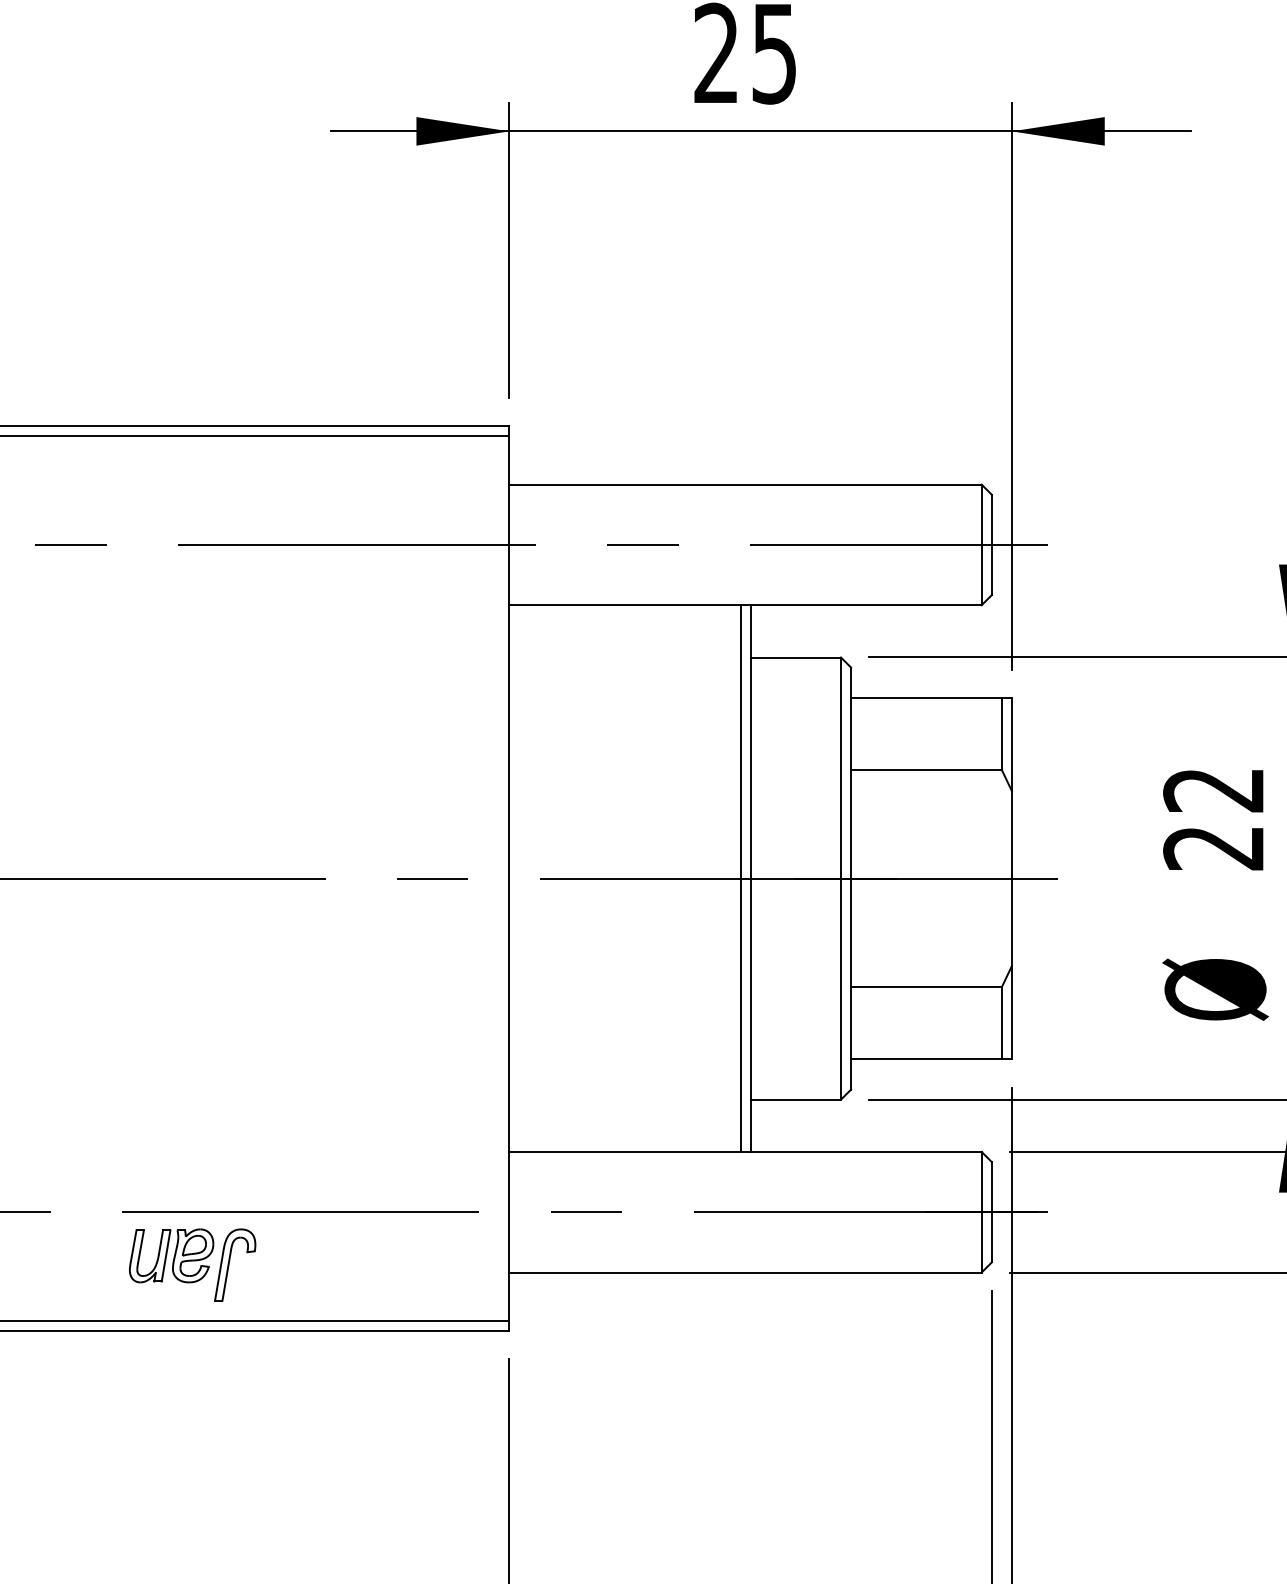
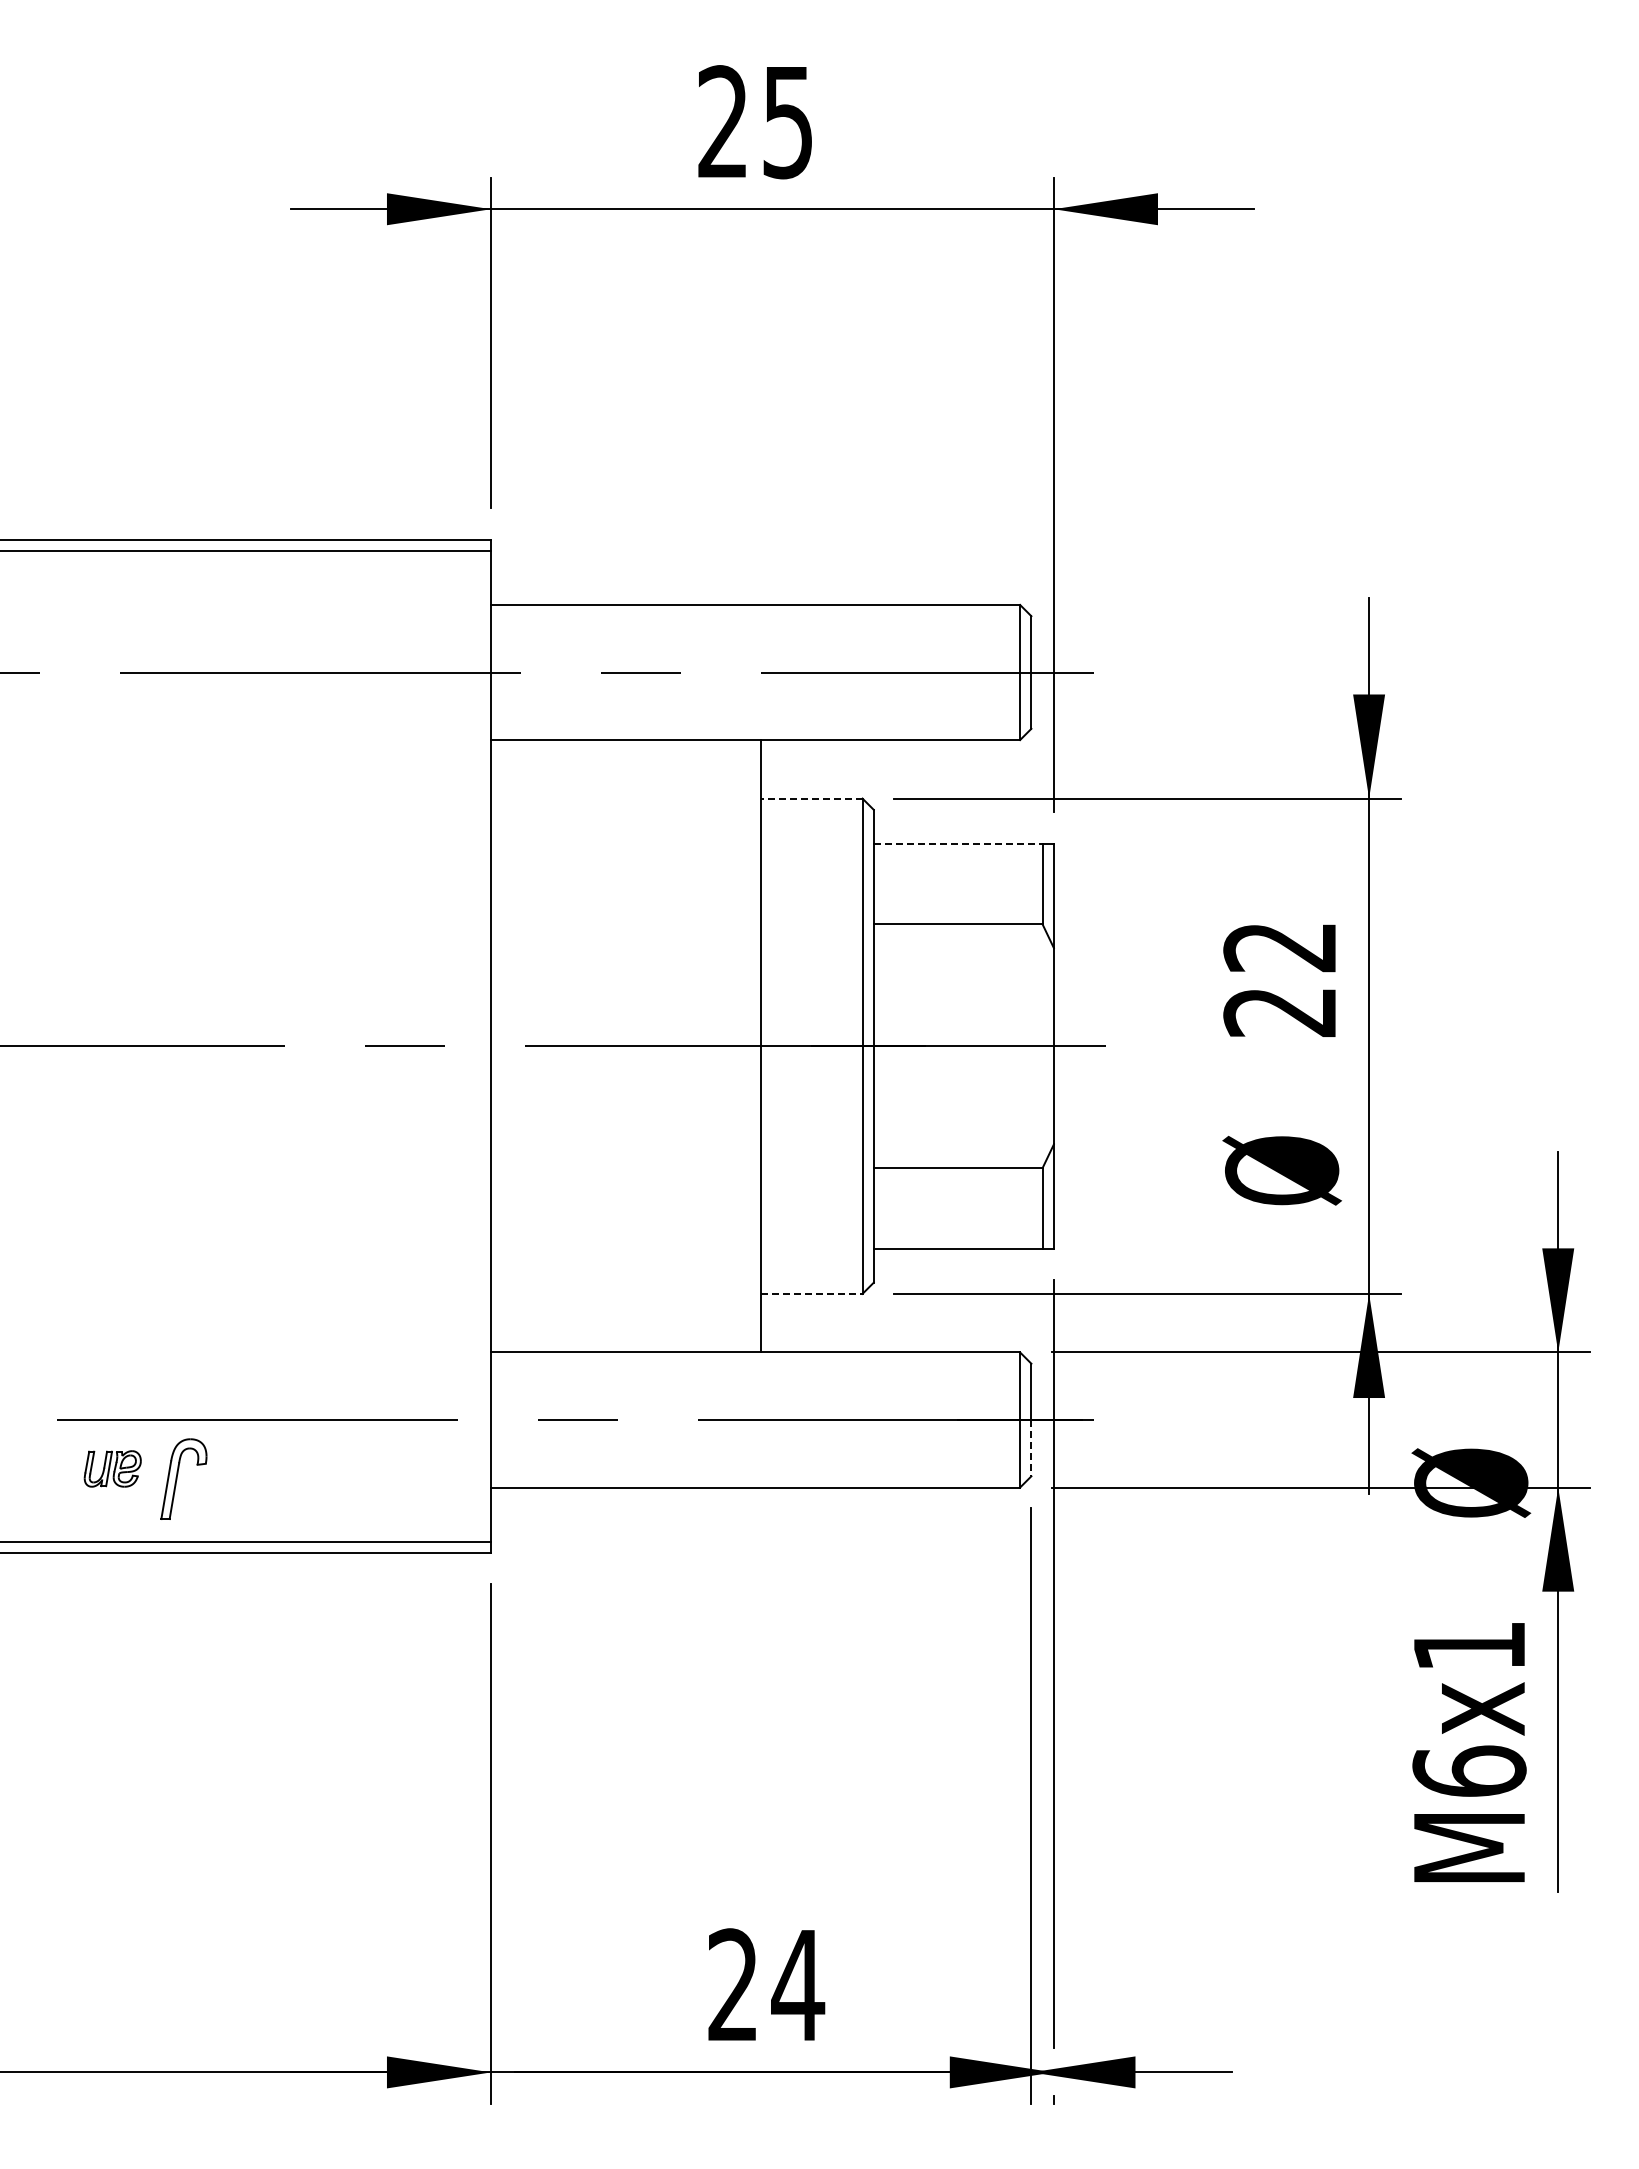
line: (795, 657) -> (811, 798), solid -> dashed
line: (926, 697) -> (958, 843), solid -> dashed
line: (740, 878) -> (749, 1046), removed
line: (795, 1099) -> (811, 1293), solid -> dashed
line: (991, 1237) -> (1031, 1448), solid -> dashed
part: (171, 1255) -> (112, 1468), size x0.6

